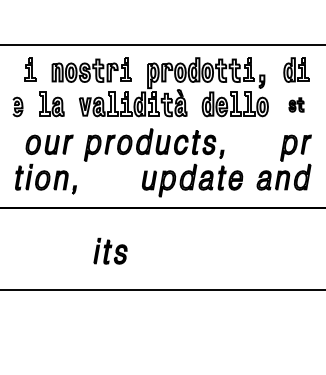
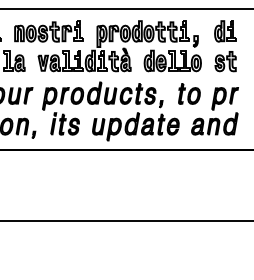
part: (296, 104) -> (225, 61), size x1.67
part: (254, 142) -> (189, 93), added
part: (110, 250) -> (65, 123), moved

